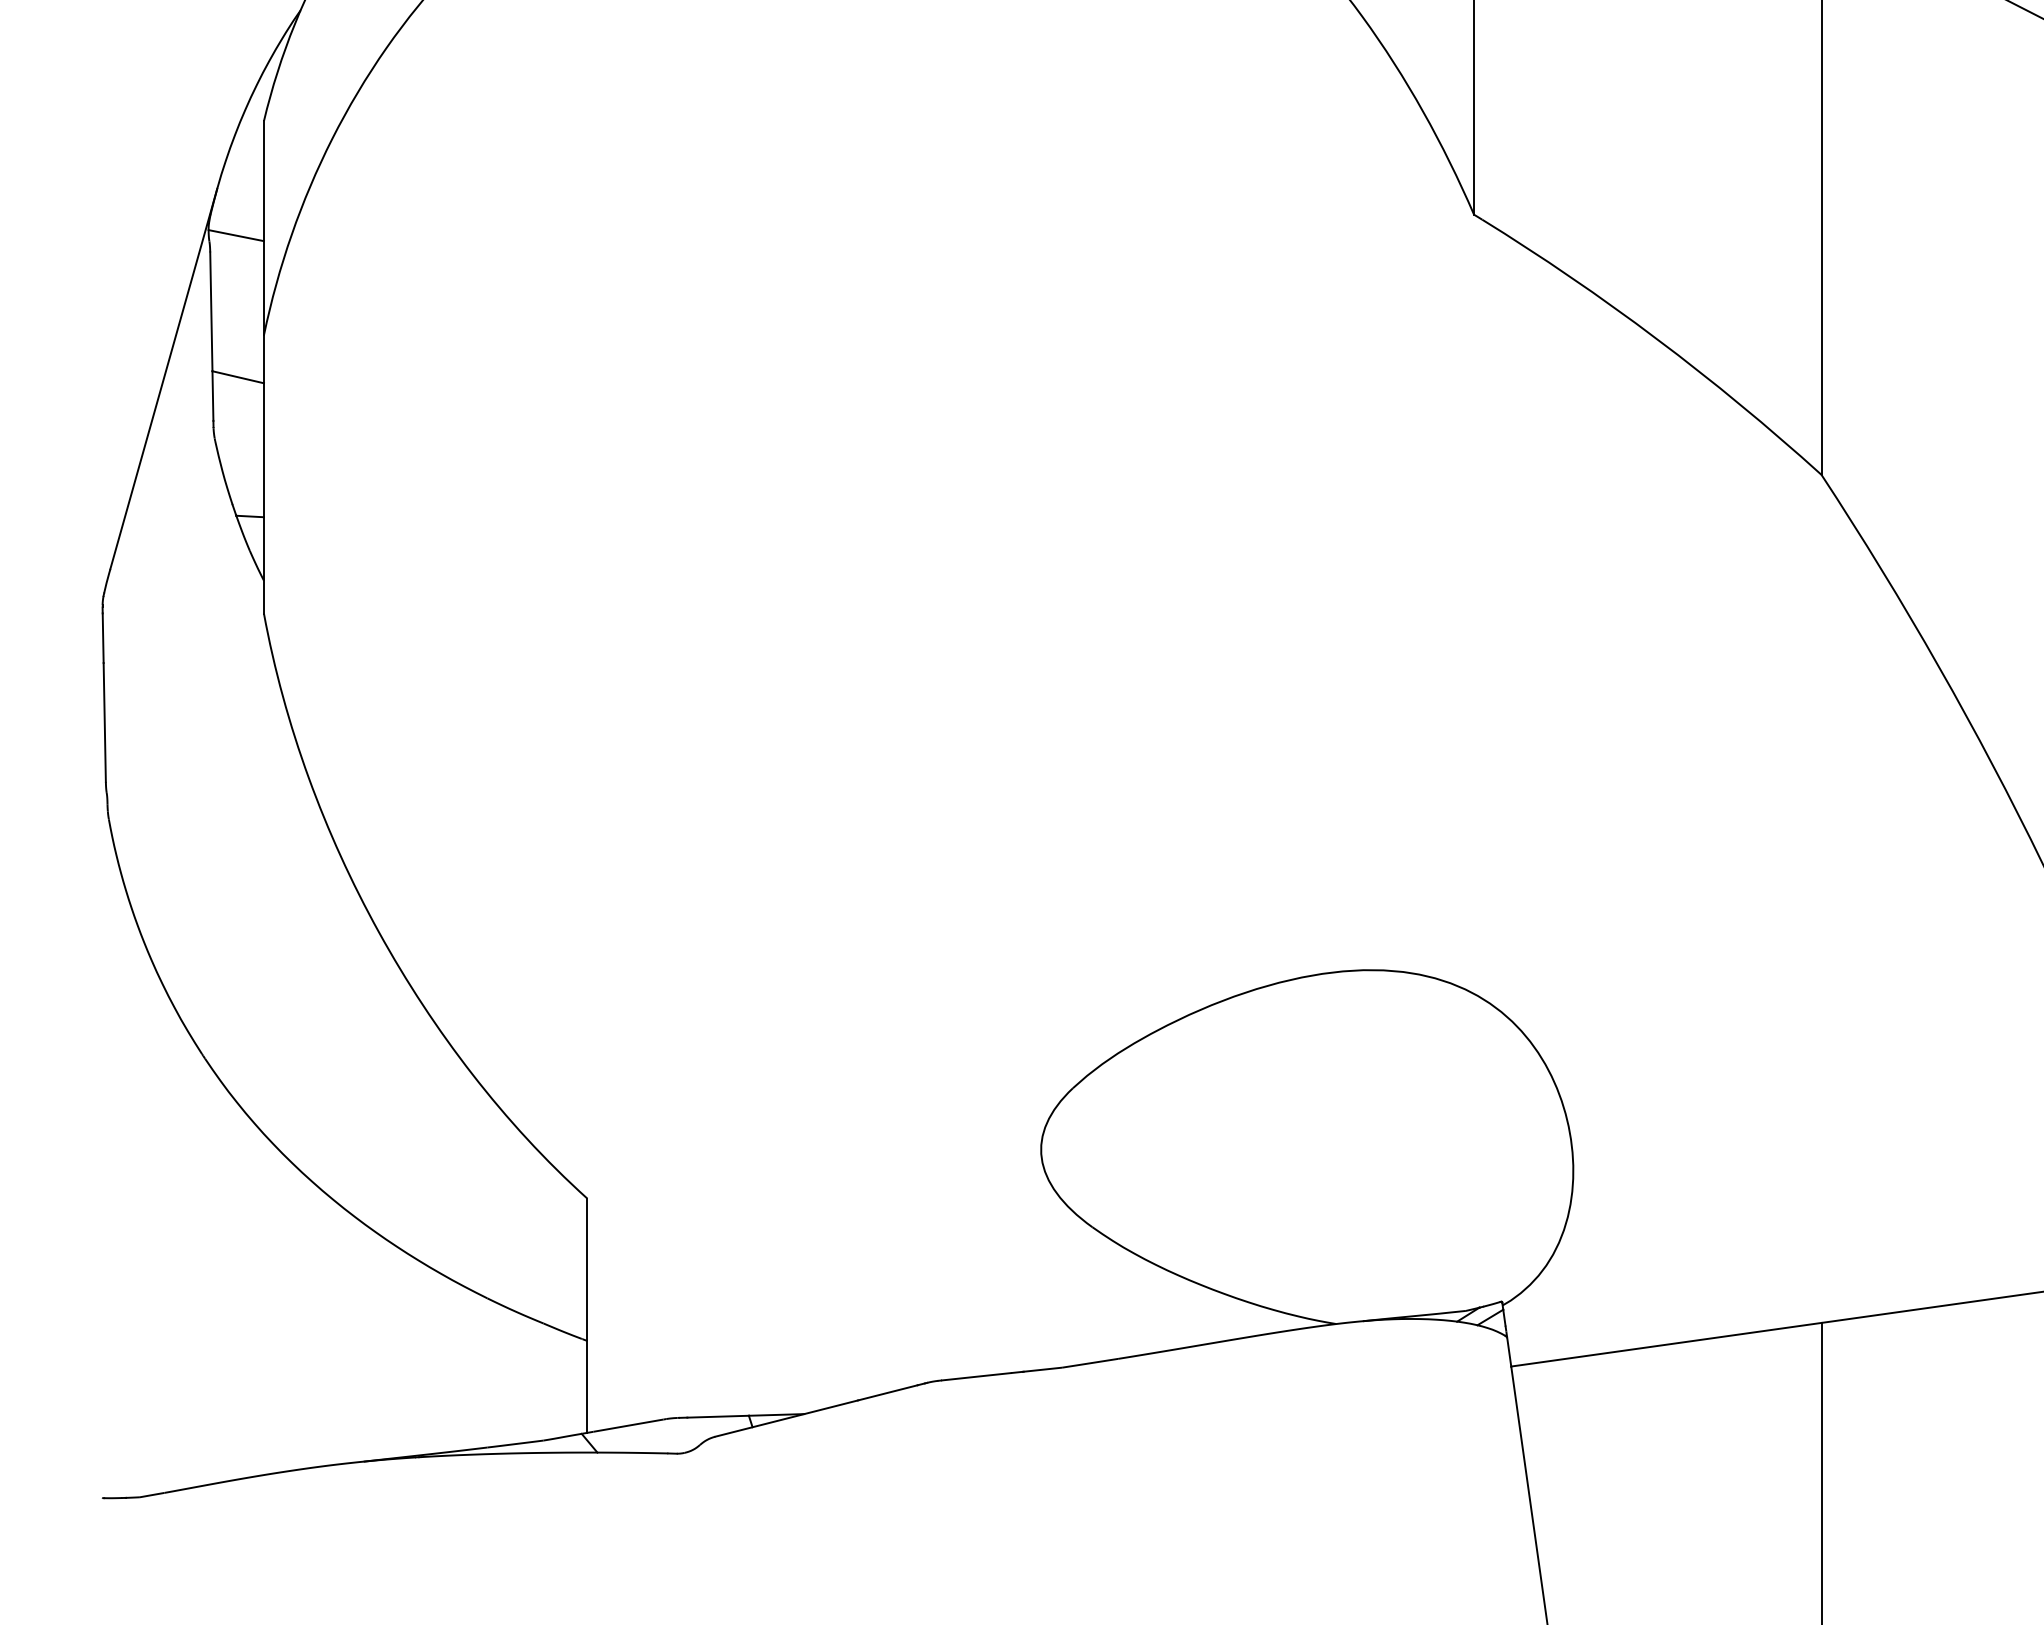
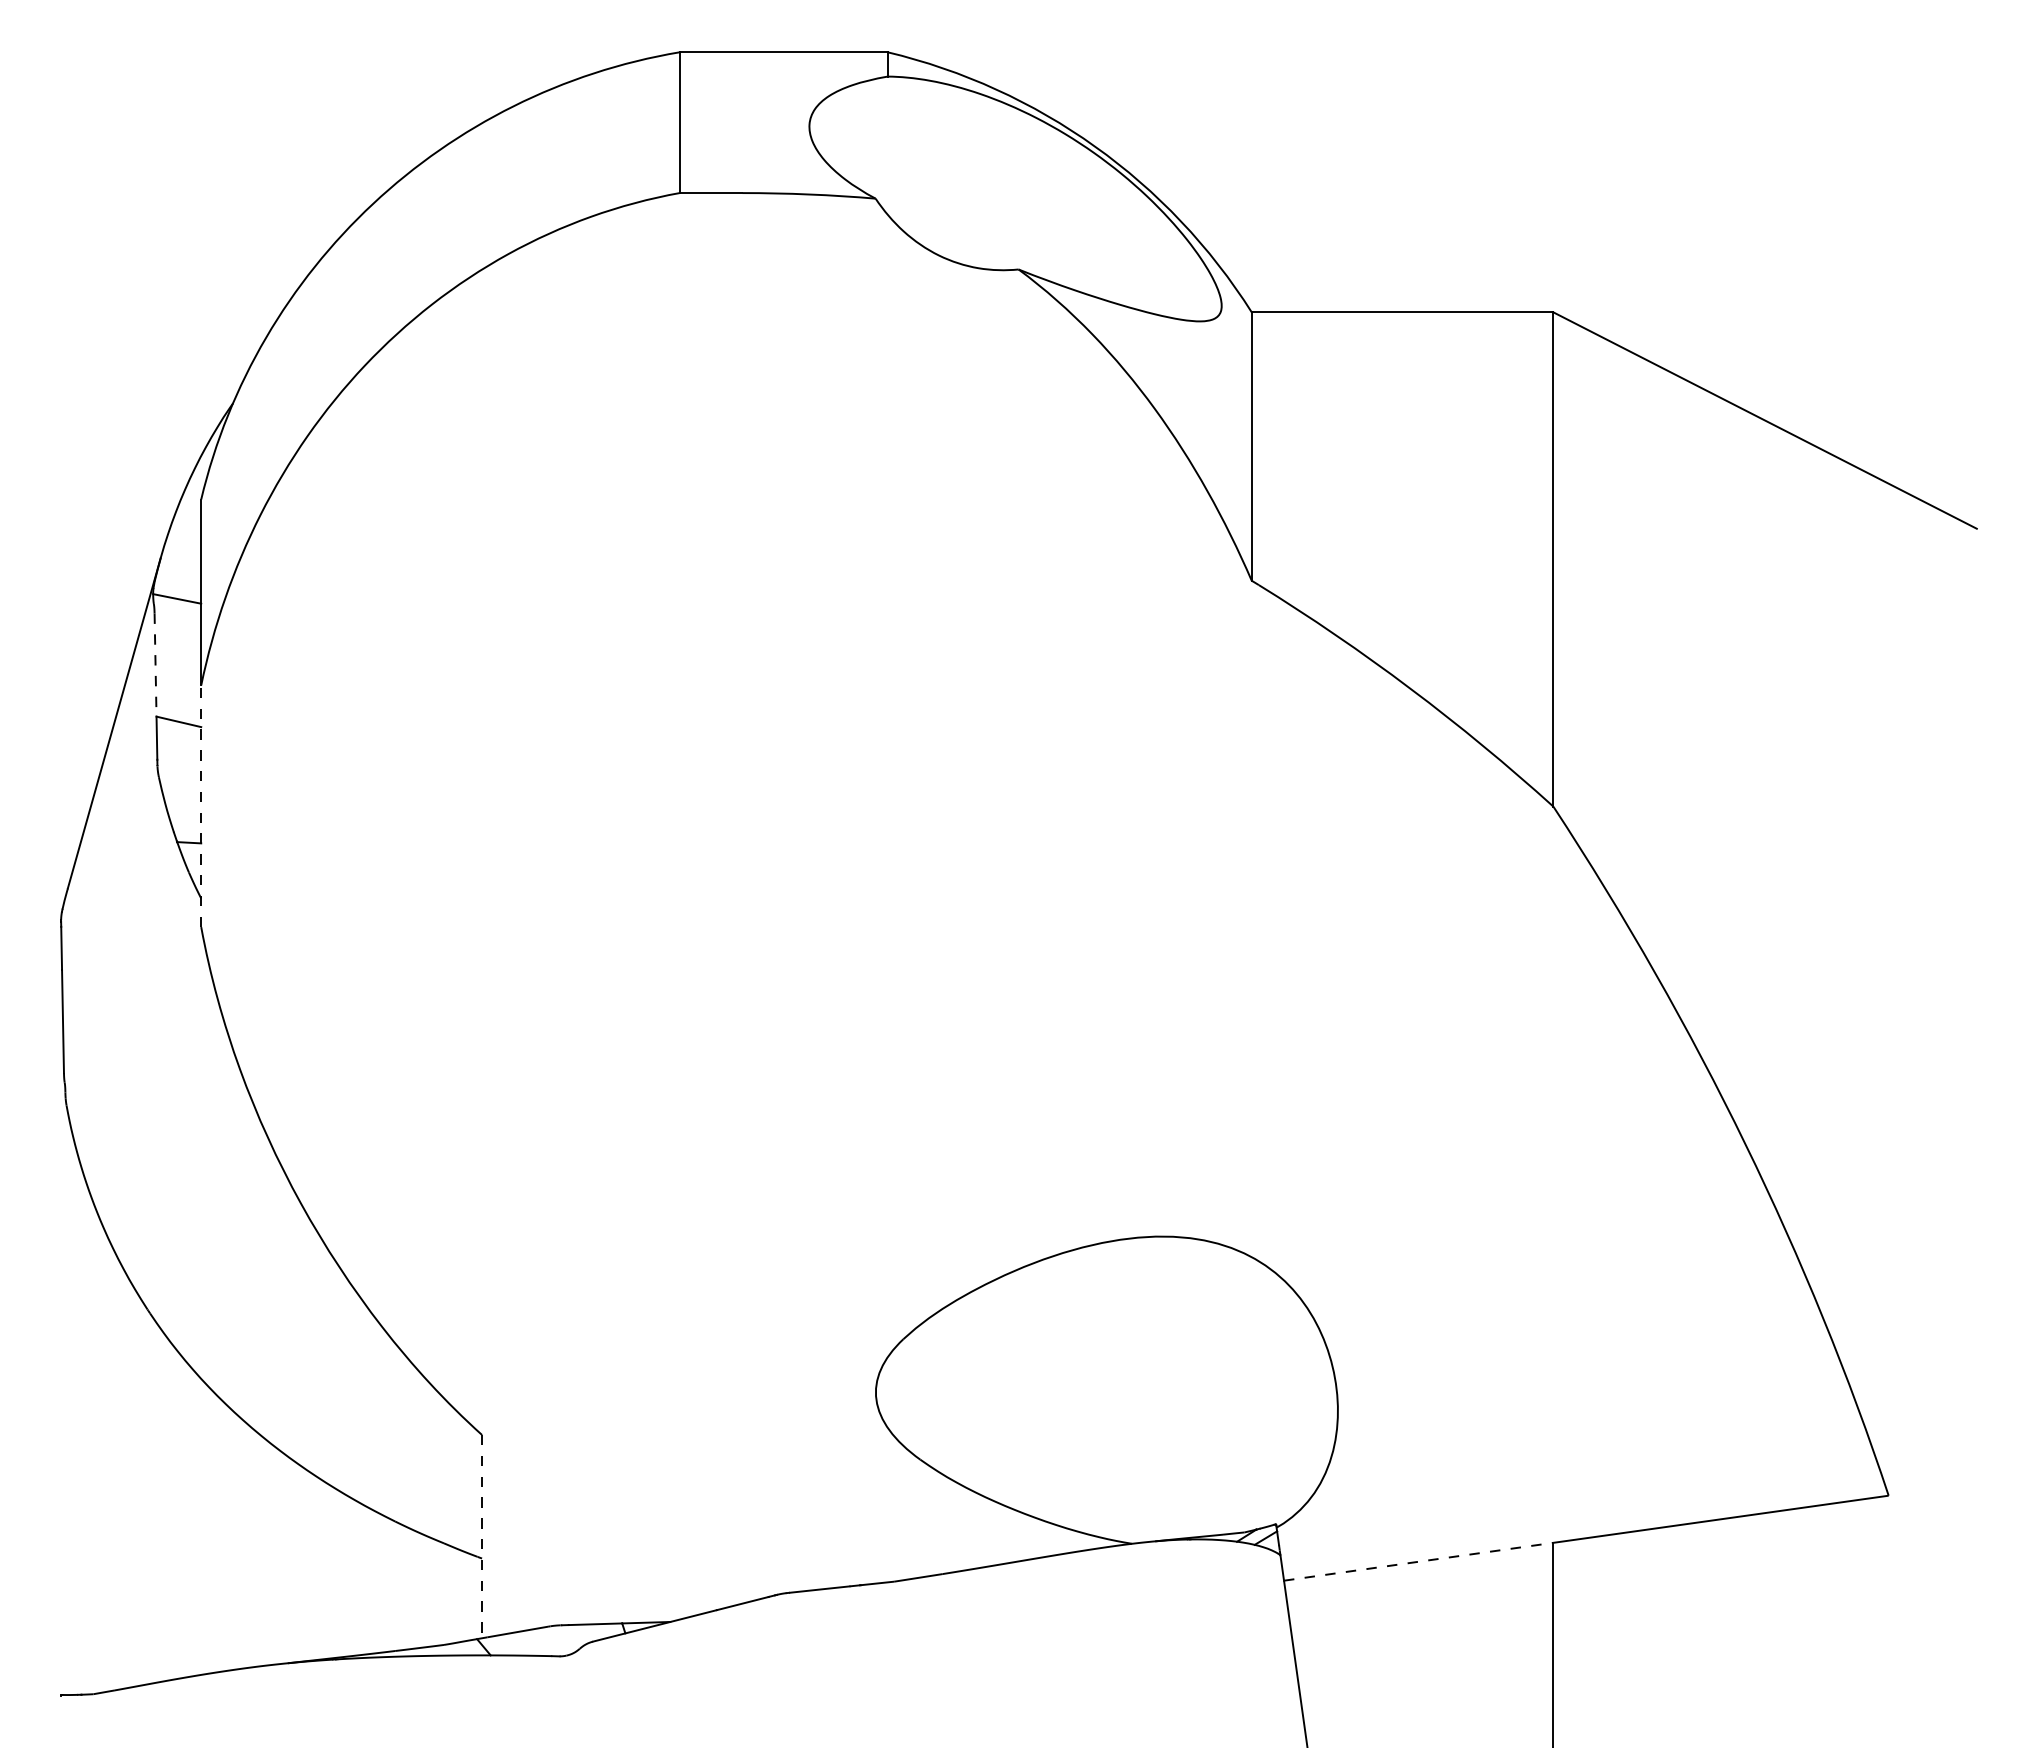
line: (211, 312) -> (155, 665), solid -> dashed
line: (264, 474) -> (201, 806), solid -> dashed
line: (587, 1315) -> (482, 1536), solid -> dashed
line: (1667, 1344) -> (1419, 1561), solid -> dashed

